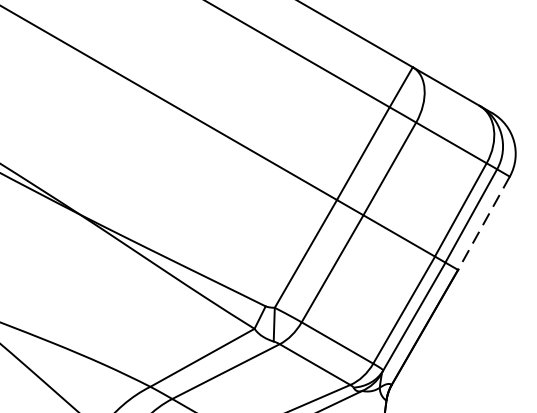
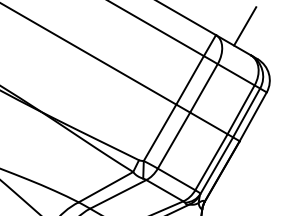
line: (469, 50) -> (245, 26), added
line: (484, 222) -> (253, 116), dashed -> solid

